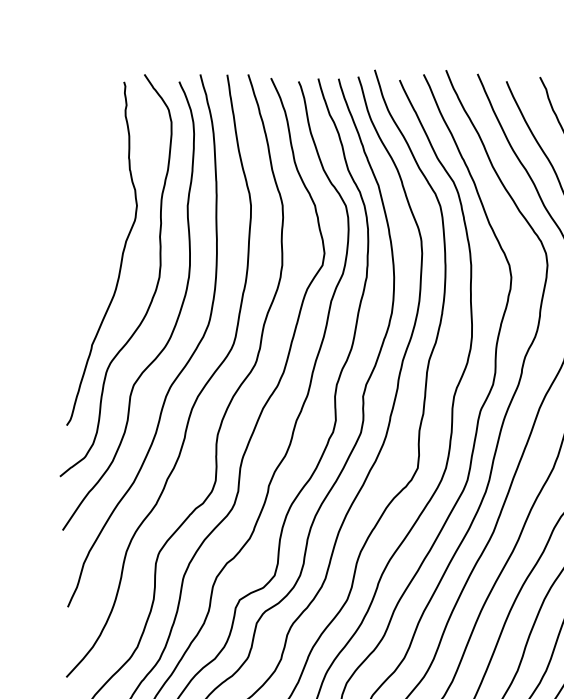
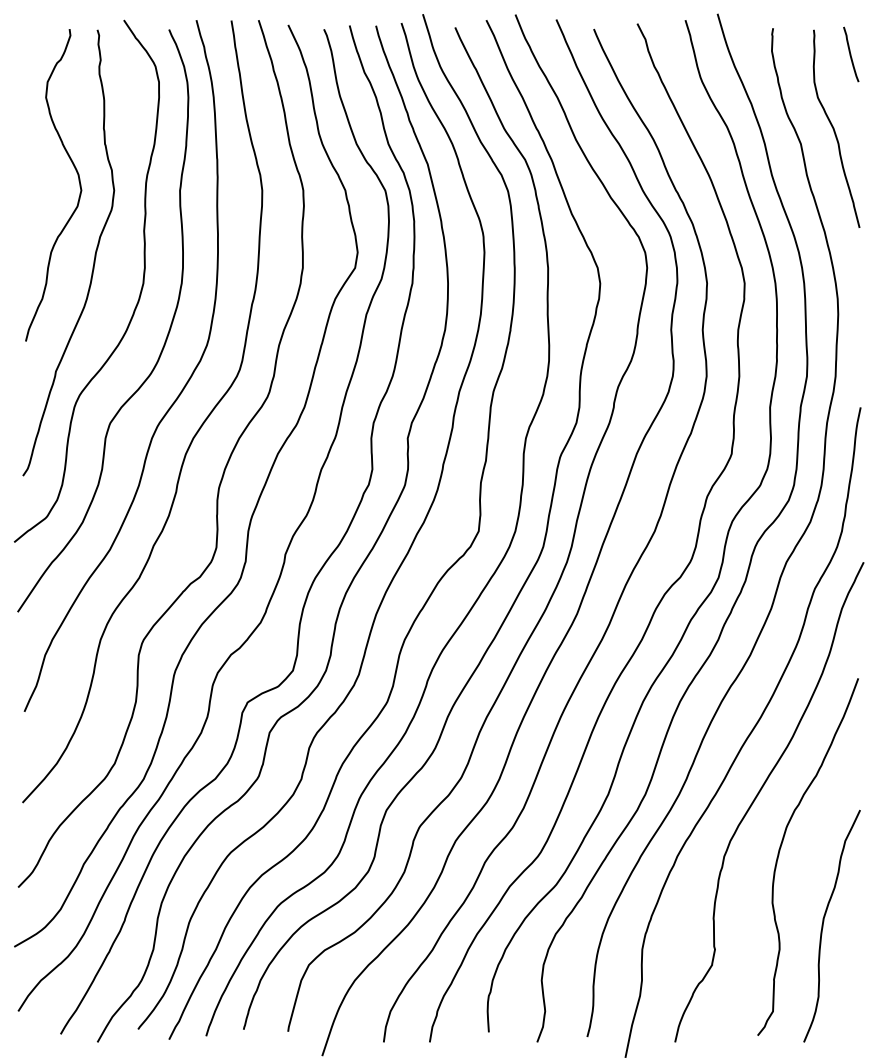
curve: (109, 198) -> (78, 181), added

